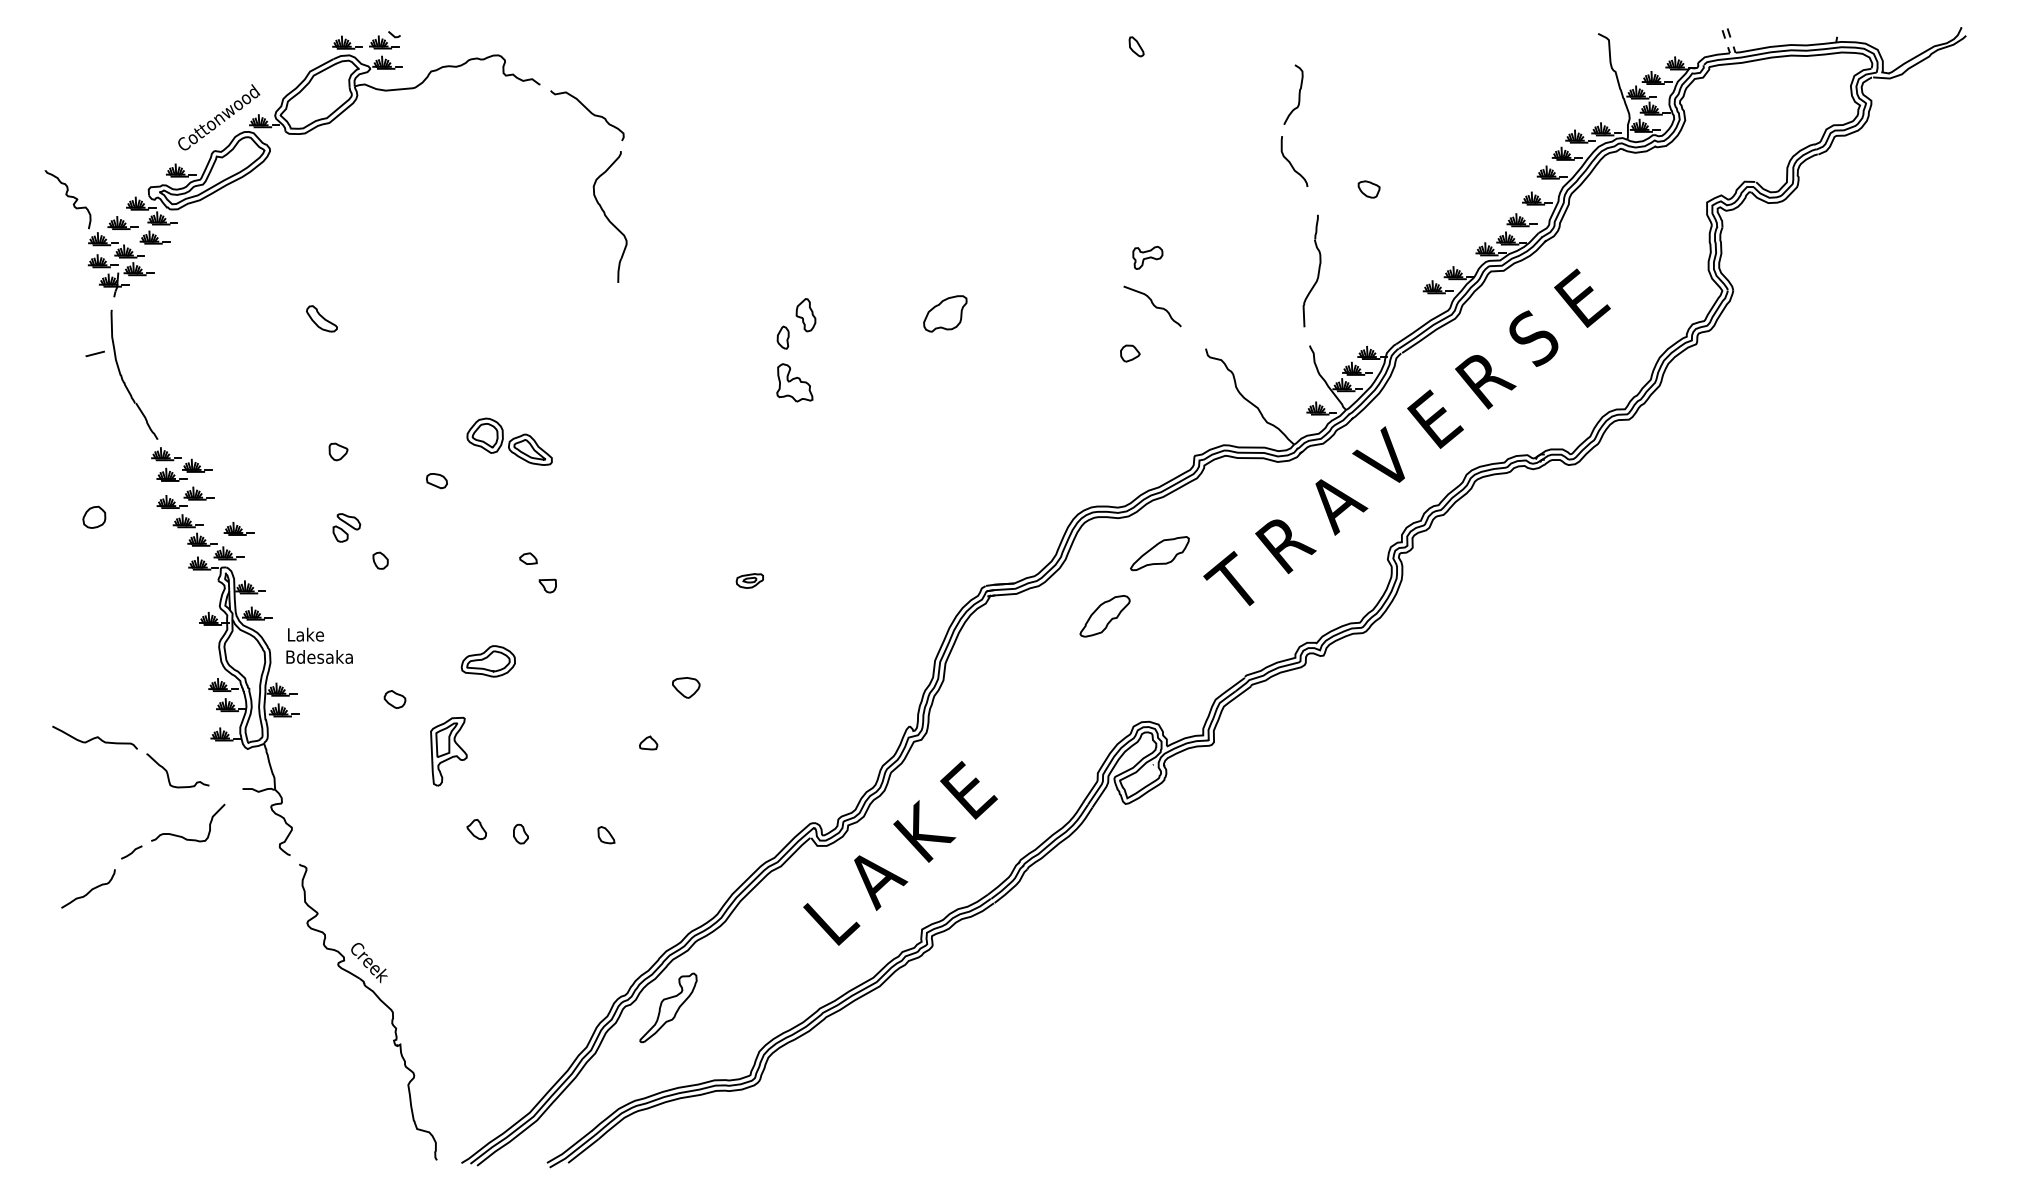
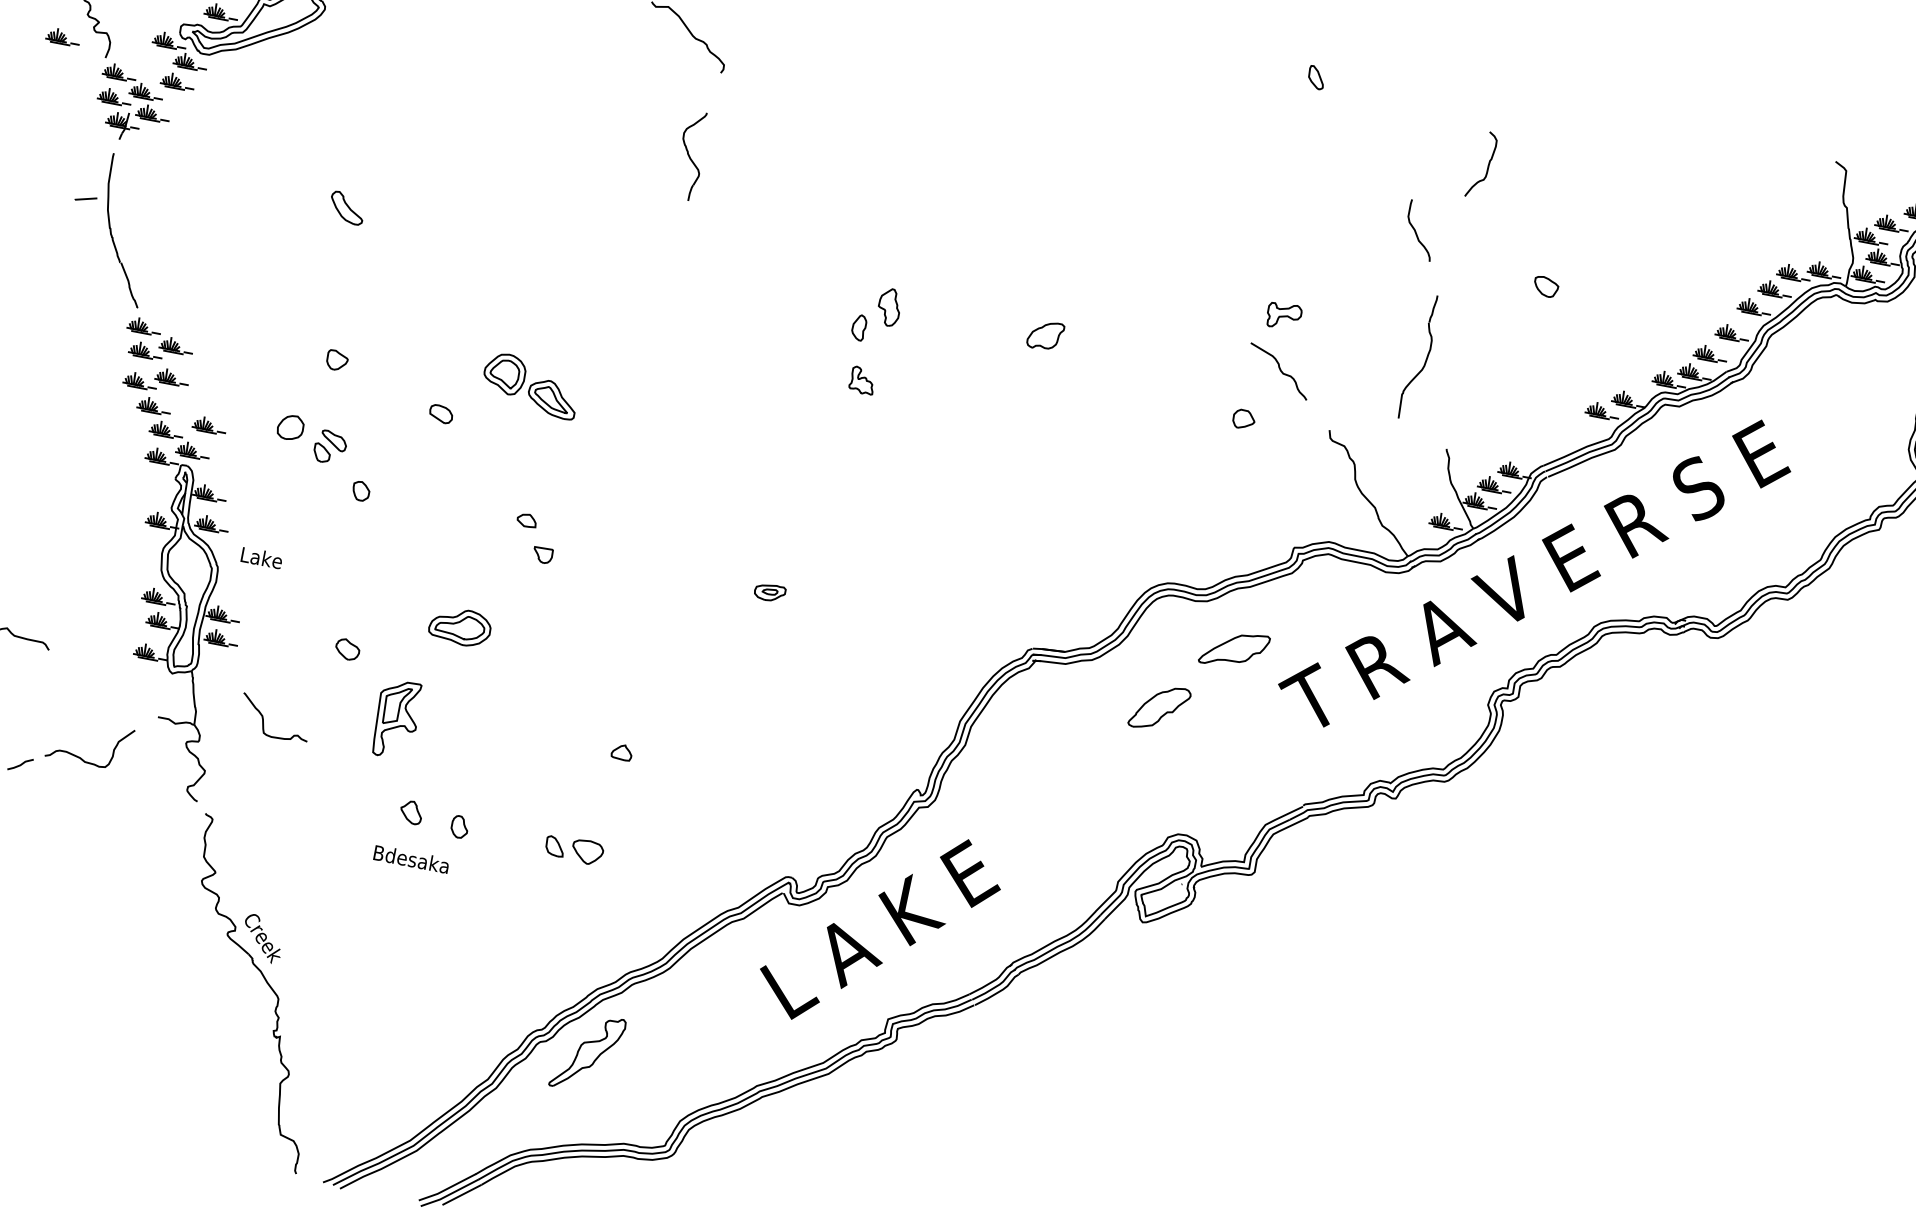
curve: (1291, 163) -> (1416, 232), moved
part: (609, 216) -> (690, 155), size x0.6
part: (122, 222) -> (62, 36), moved
part: (1317, 273) -> (1424, 361), moved
part: (945, 313) -> (1045, 335), size x0.7
part: (794, 382) -> (862, 380), size x0.6
part: (94, 516) -> (291, 426), moved
text: (319, 656) -> (411, 858), moved
part: (686, 687) -> (587, 851), moved
curve: (168, 773) -> (264, 719), moved

